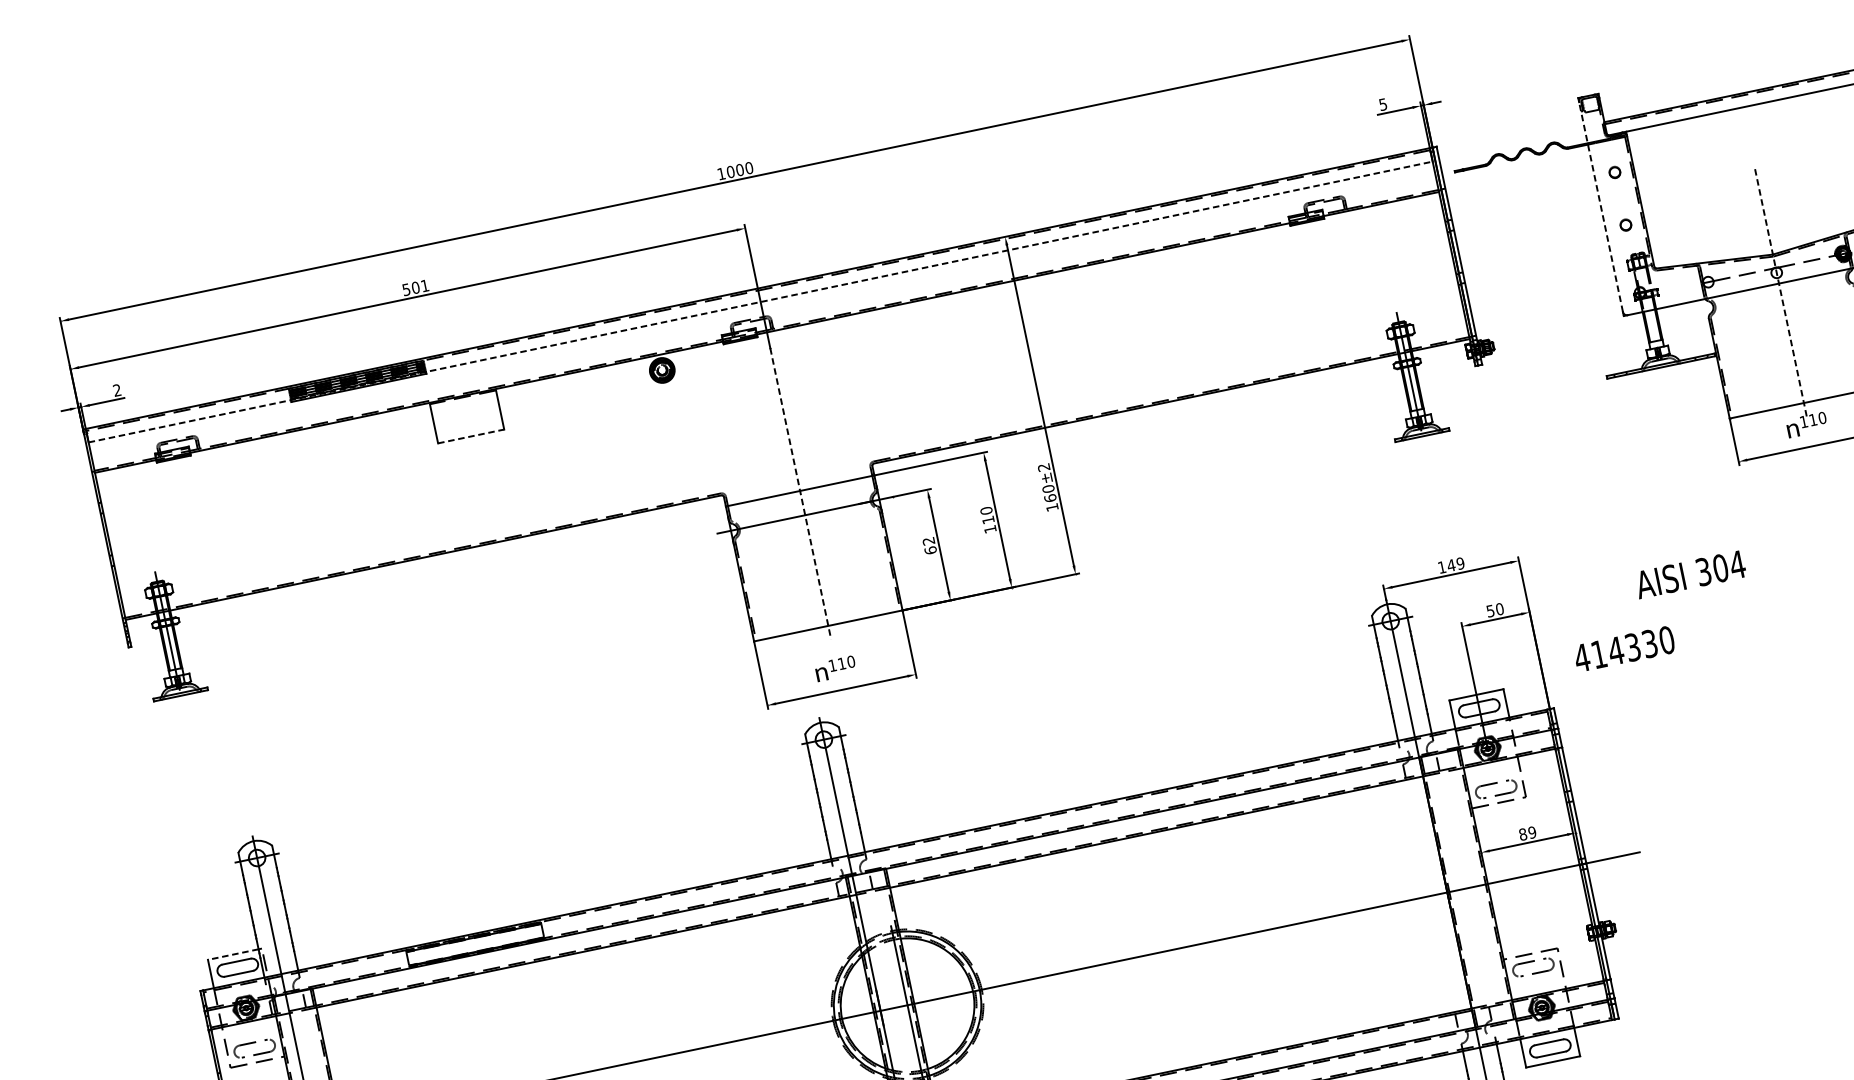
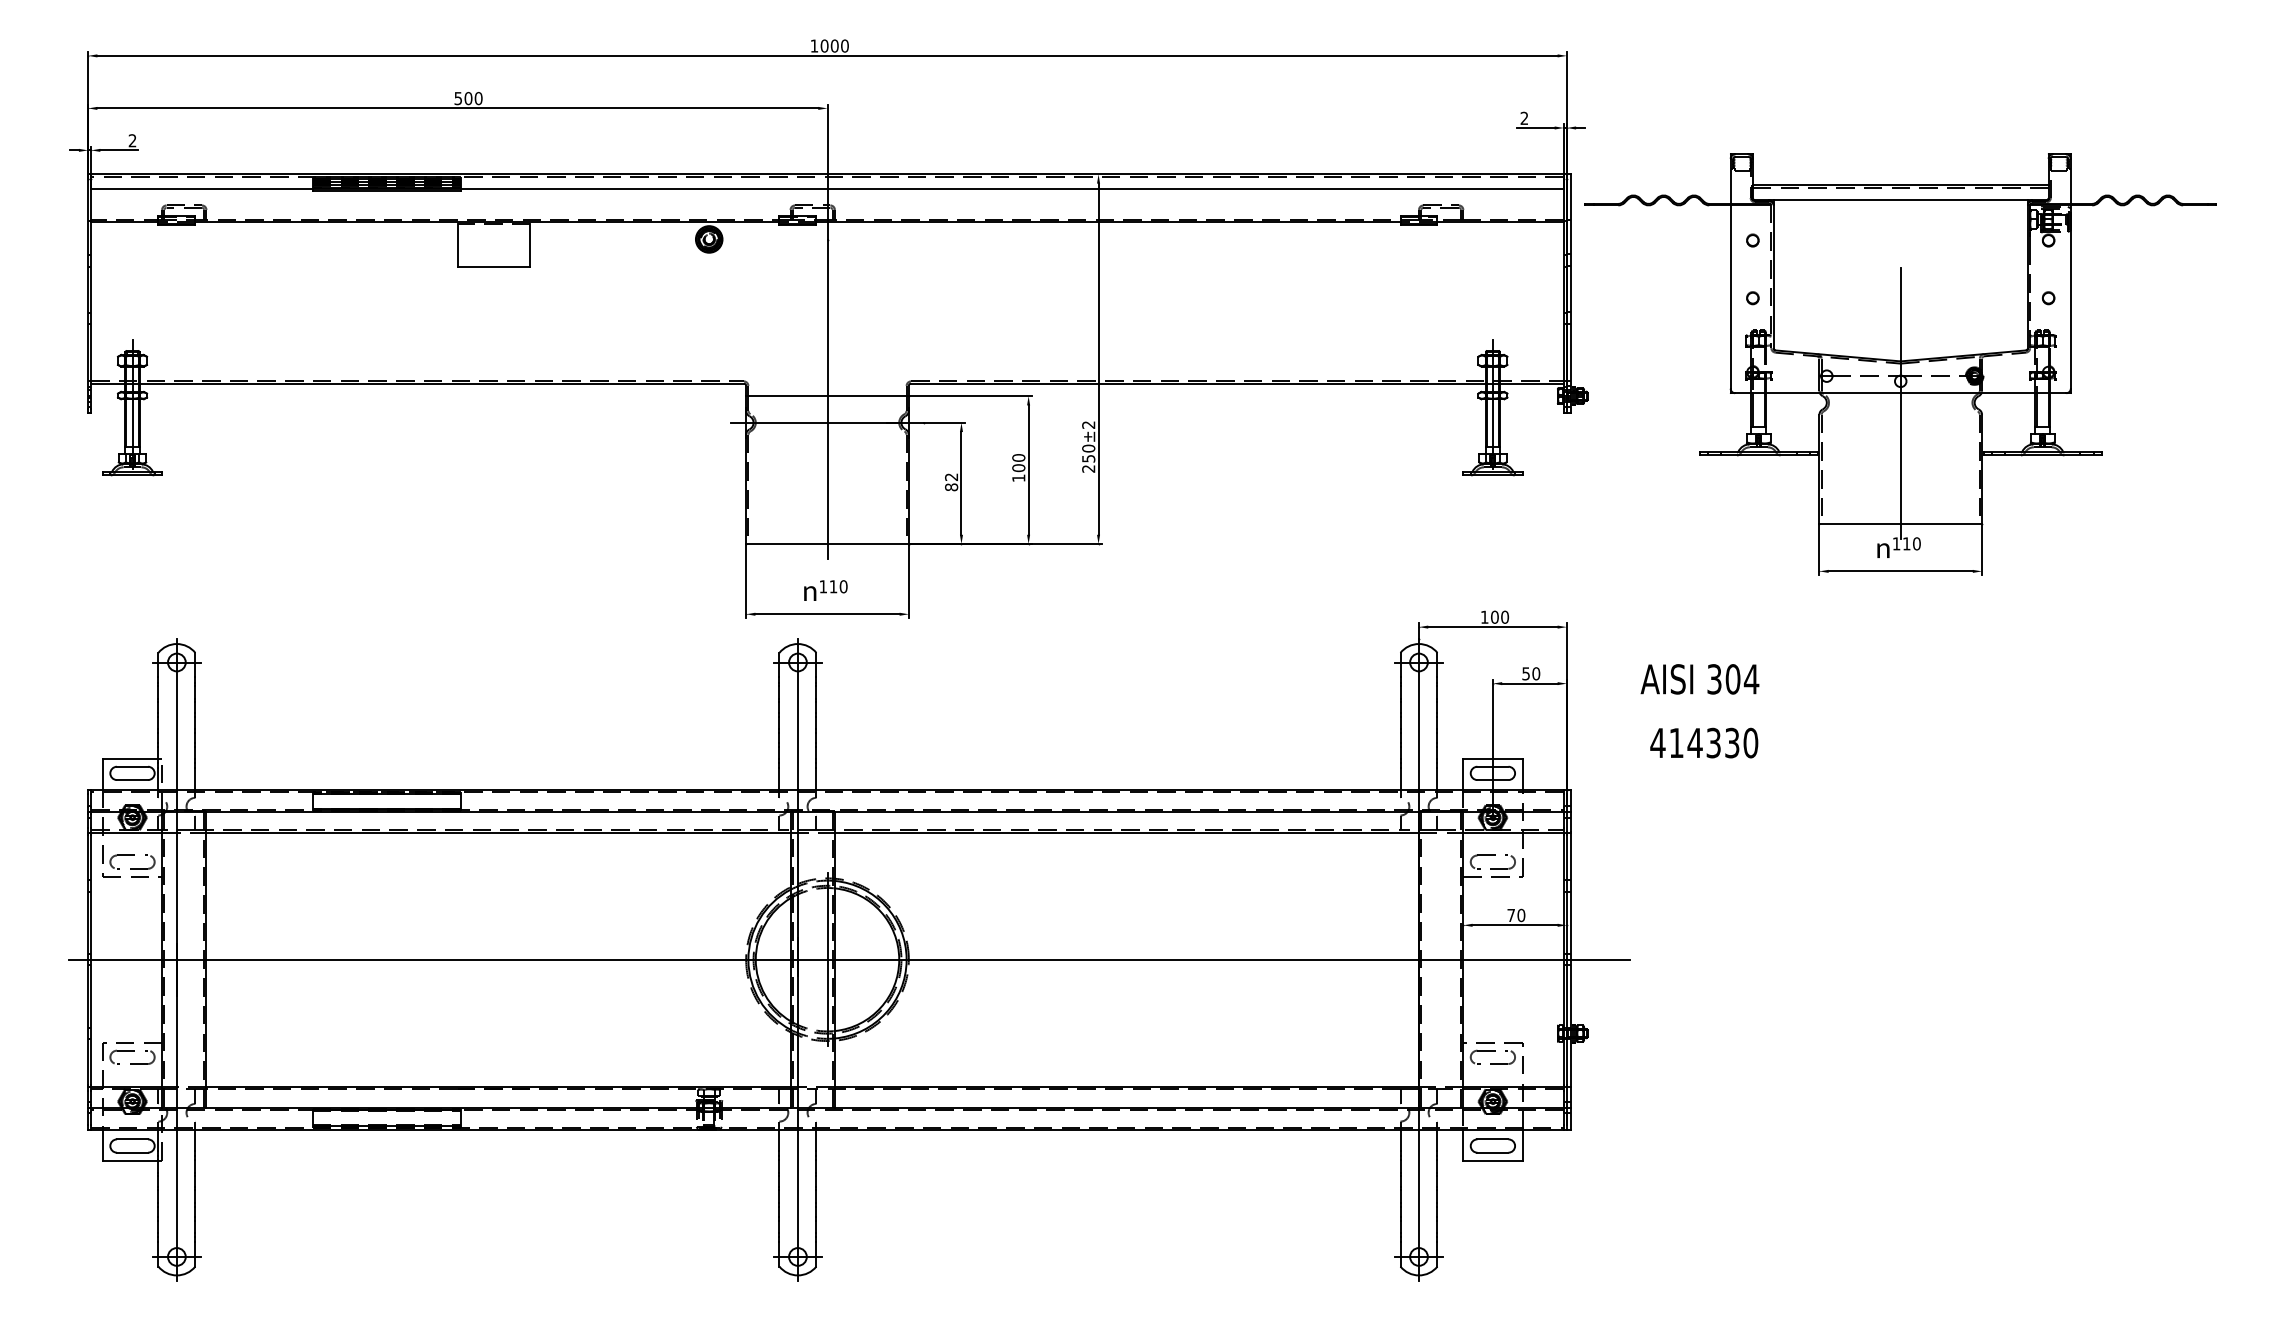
text: (1383, 104) -> (1524, 118), 5 -> 2
line: (1600, 206) -> (1730, 273), dashed -> solid
text: (424, 285) -> (478, 98), 501 -> 500
line: (1780, 293) -> (1900, 403), dashed -> solid
line: (761, 302) -> (828, 189), dashed -> solid
line: (471, 436) -> (494, 266), dashed -> solid
line: (800, 493) -> (827, 399), dashed -> solid
text: (1051, 502) -> (1088, 463), 160 -> 250
text: (988, 520) -> (1018, 468), 110 -> 100
text: (930, 550) -> (951, 487), 62 -> 82
text: (1455, 563) -> (1499, 616), 149 -> 100
text: (1690, 574) -> (1699, 679), moved
text: (1624, 648) -> (1704, 742), moved
text: (1527, 833) -> (1516, 915), 89 -> 70
line: (233, 954) -> (130, 758), dashed -> solid

